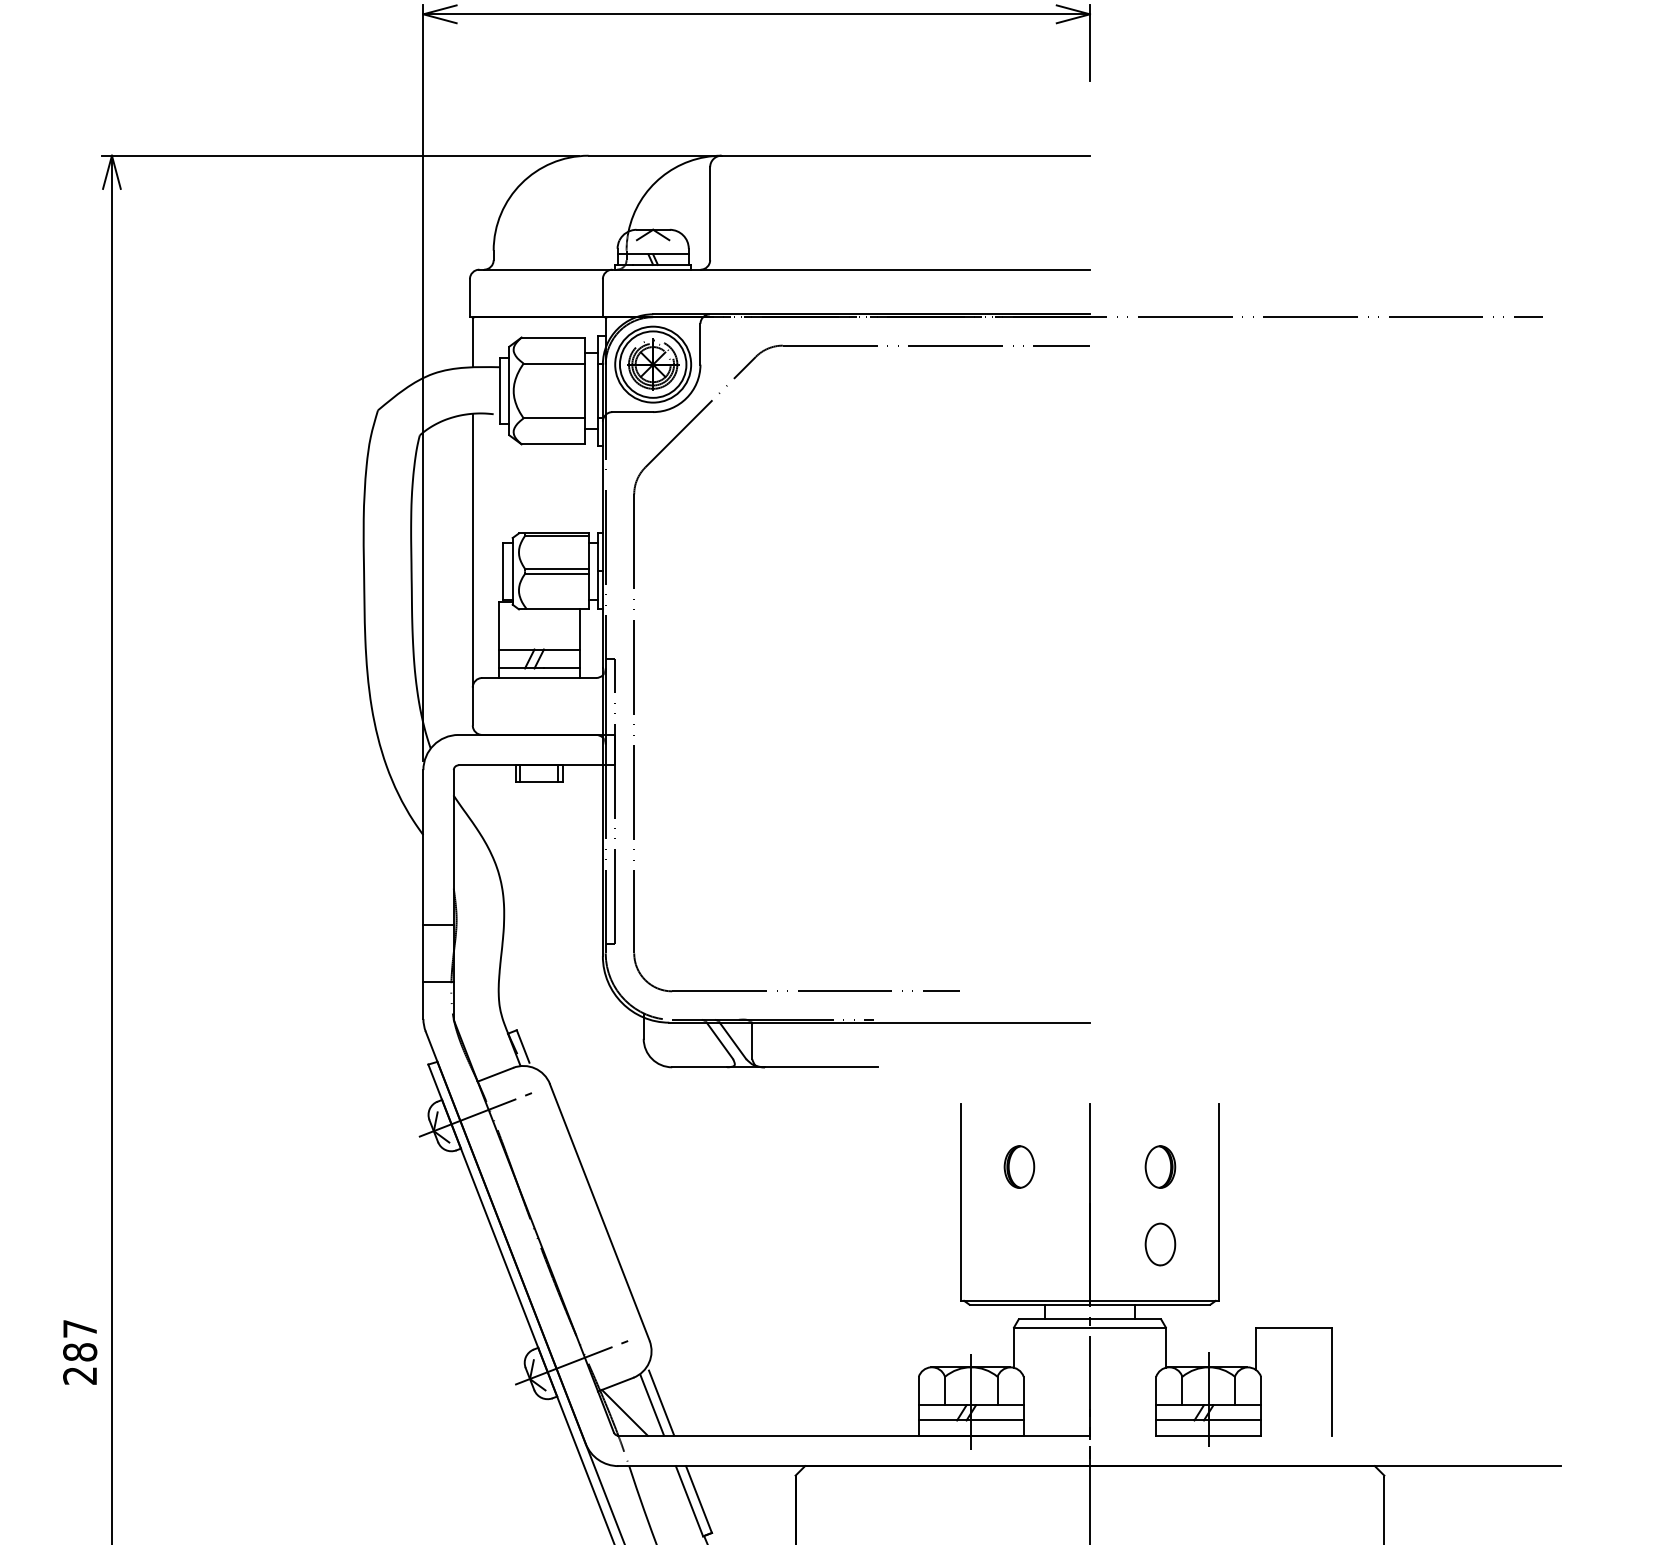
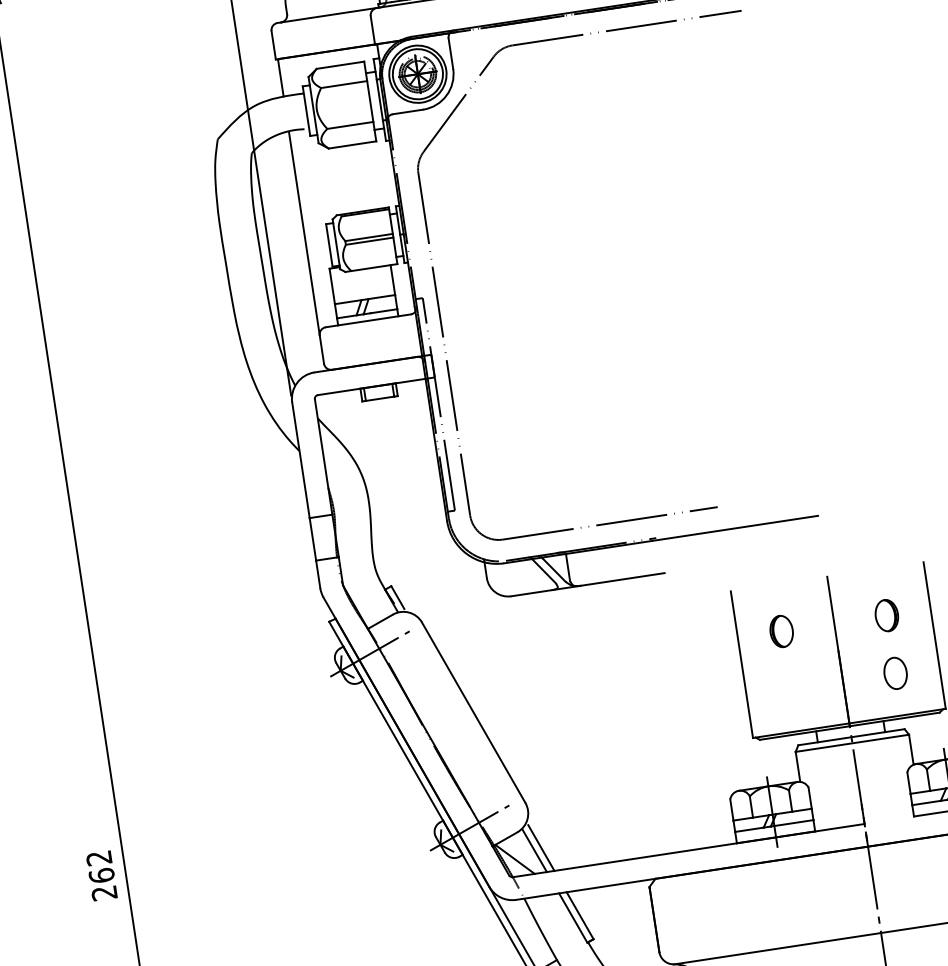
text: (80, 1340) -> (100, 866), 287 -> 262

